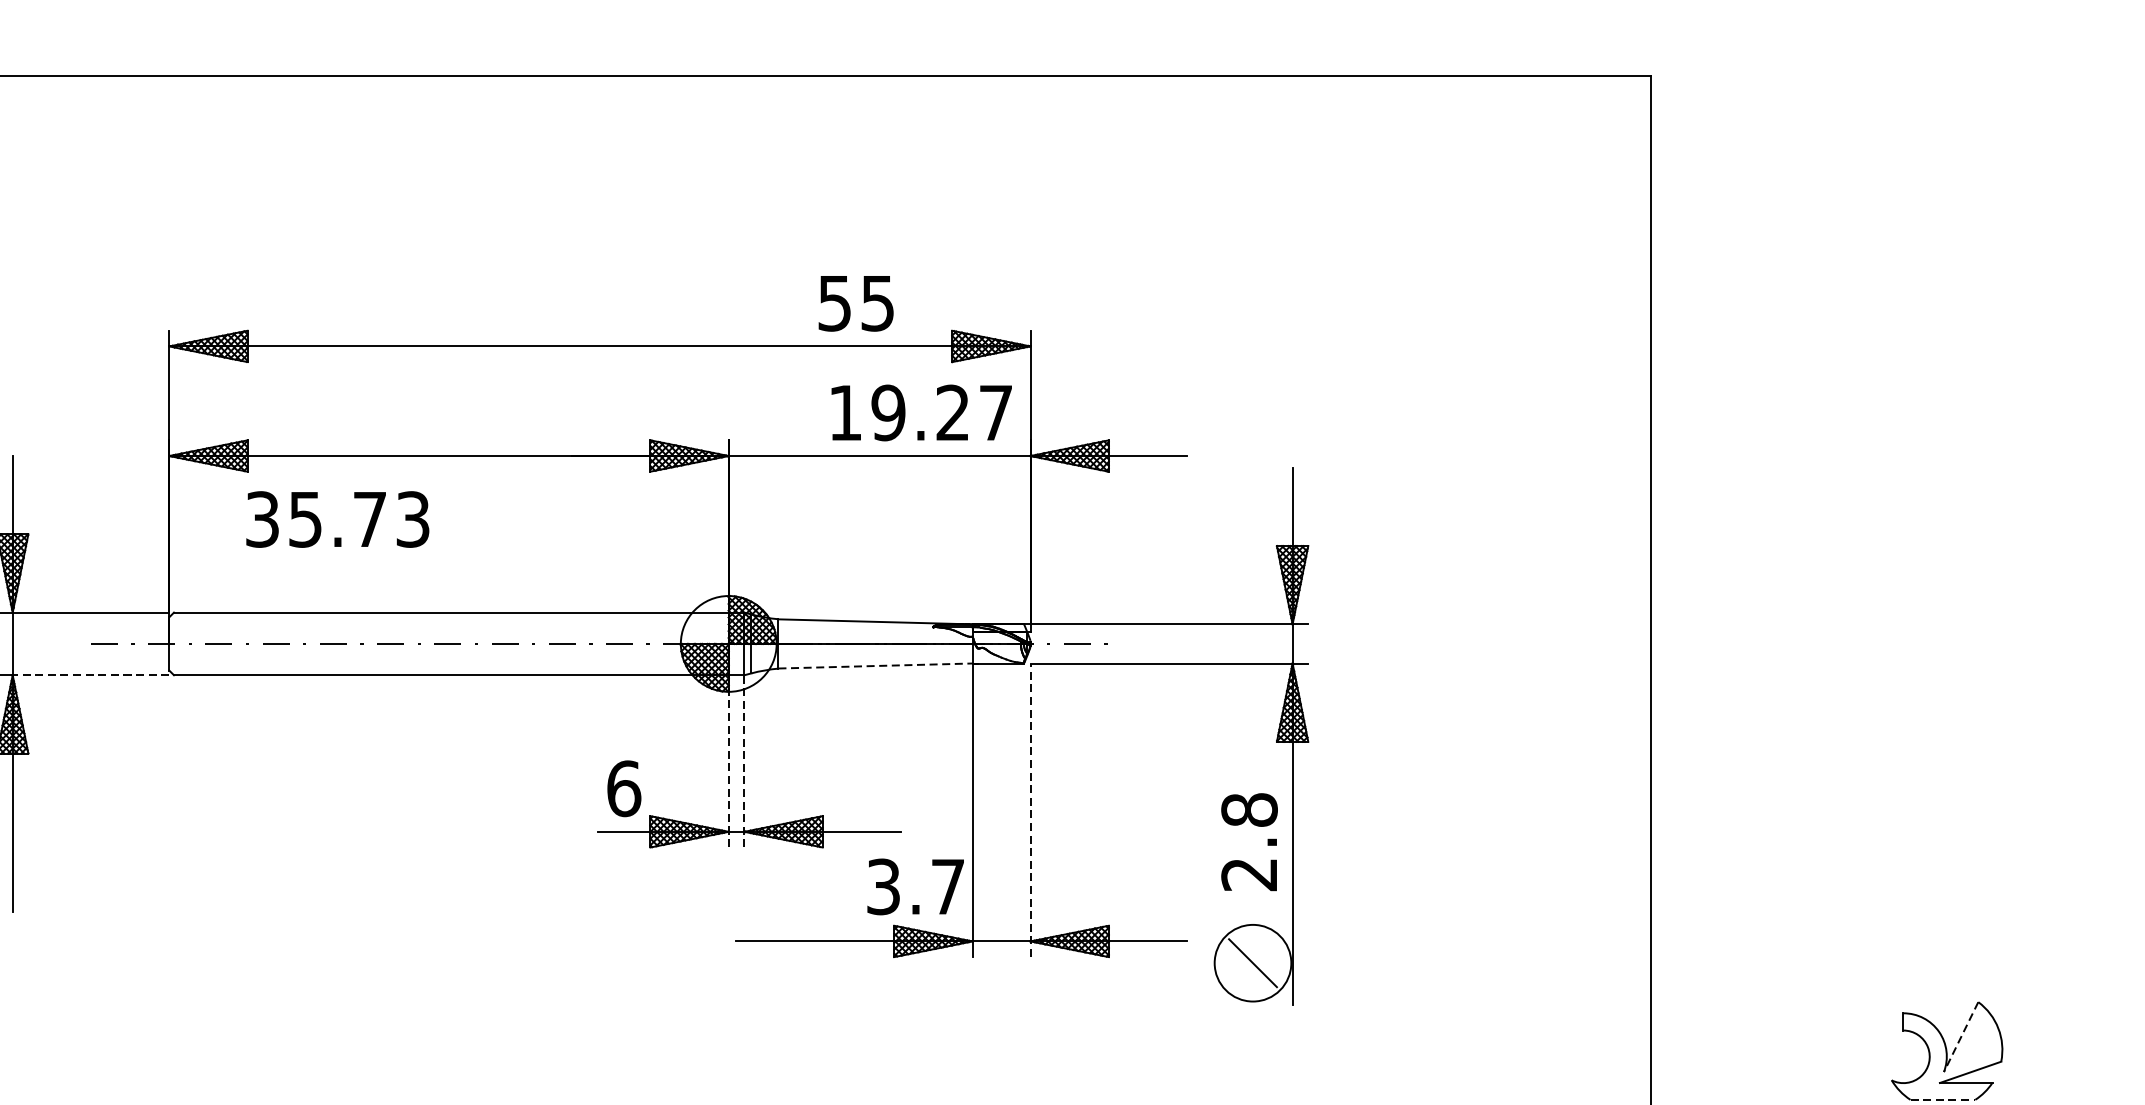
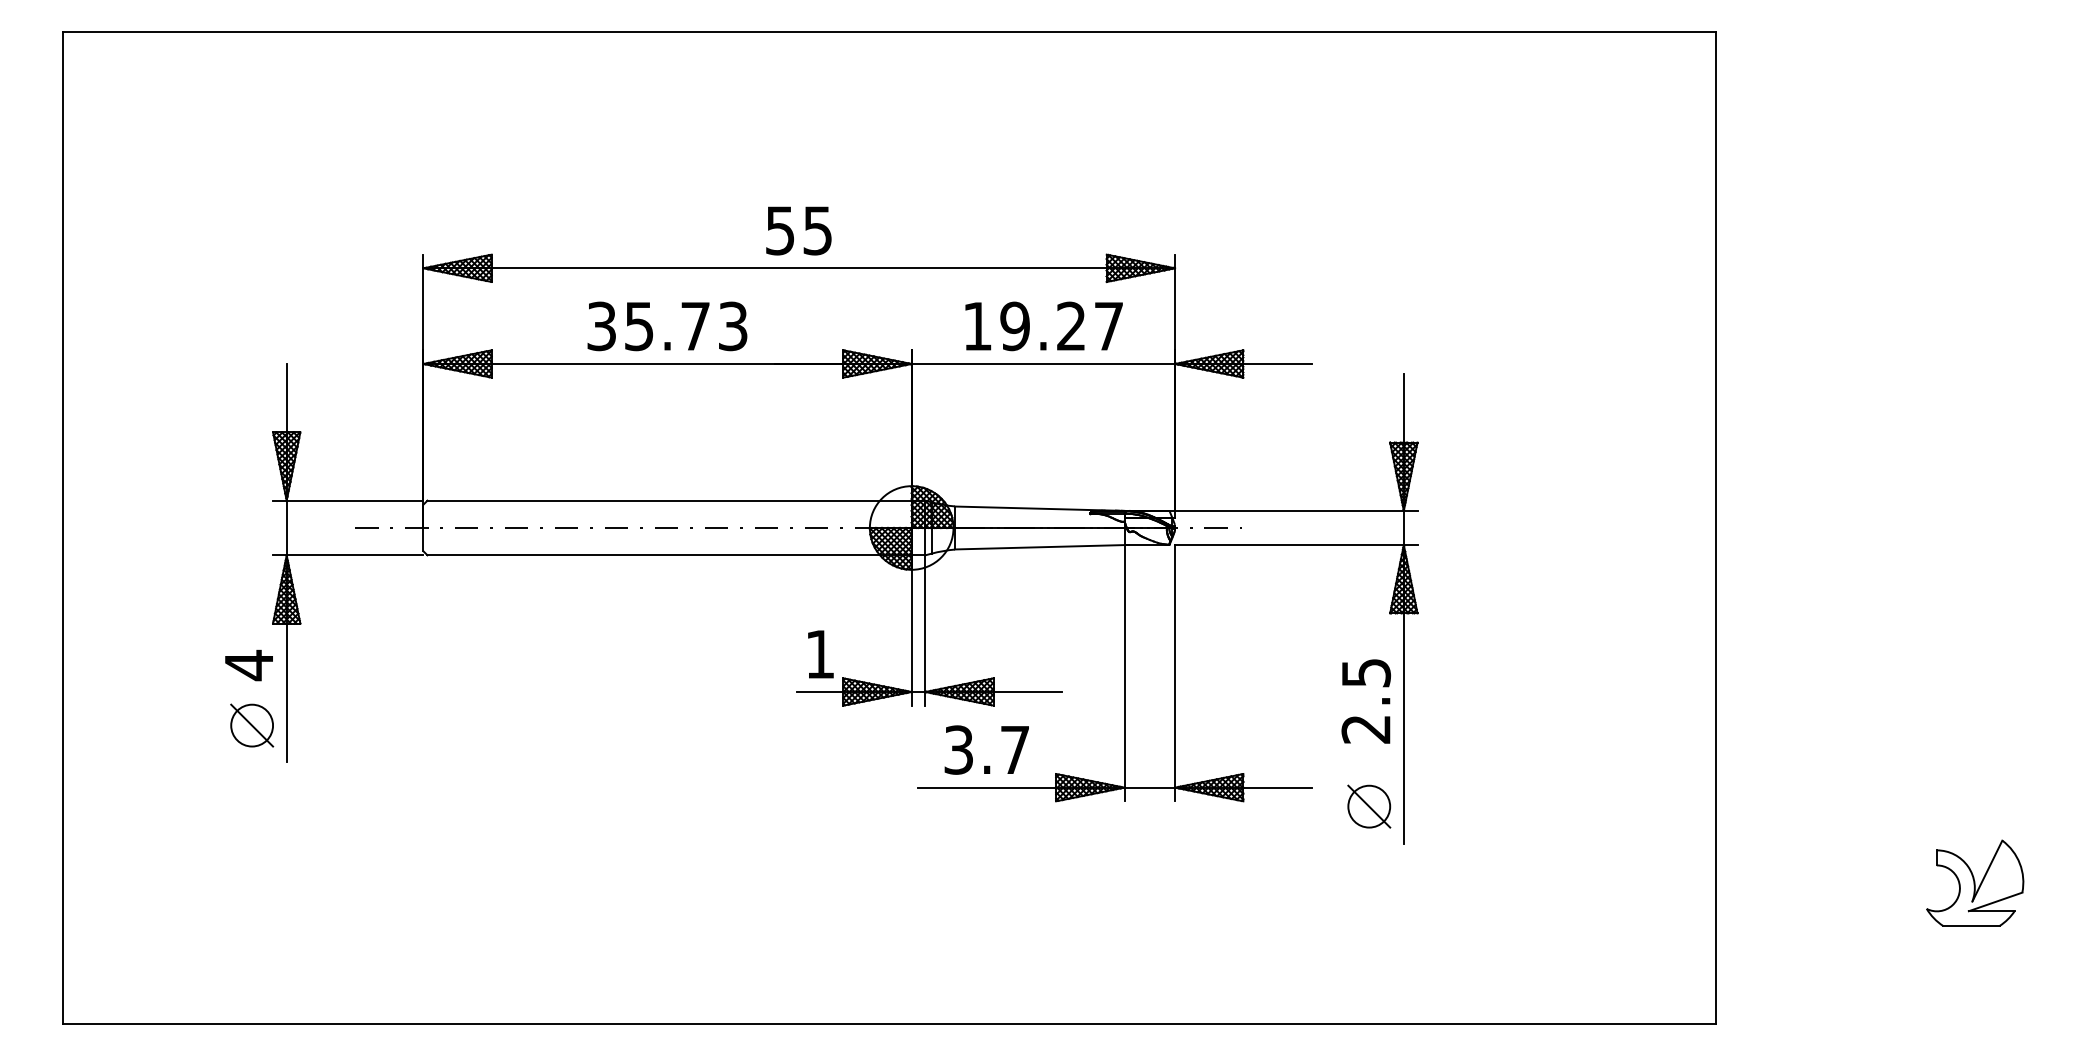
text: (855, 303) -> (798, 230), moved
text: (921, 413) -> (1043, 326), moved
text: (337, 519) -> (667, 326), moved
line: (875, 666) -> (1039, 547), dashed -> solid
line: (90, 675) -> (354, 555), dashed -> solid
line: (744, 761) -> (925, 630), dashed -> solid
line: (728, 762) -> (911, 631), dashed -> solid
text: (624, 788) -> (820, 654), 6 -> 1
line: (1031, 809) -> (1175, 672), dashed -> solid
text: (1249, 809) -> (1366, 672), 2.8 -> 2.5
text: (915, 886) -> (986, 749), moved
circle: (1253, 963) -> (1369, 806), size x0.62
line: (1961, 1037) -> (1987, 871), dashed -> solid
line: (1942, 1099) -> (1971, 925), dashed -> solid

